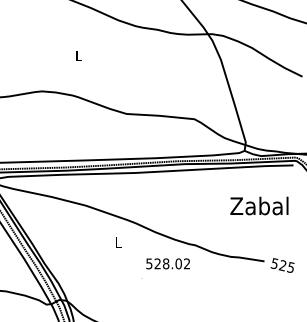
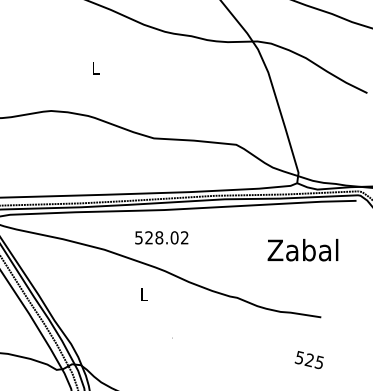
text: (259, 205) -> (303, 249), moved
text: (167, 263) -> (161, 237), moved
text: (282, 265) -> (309, 360), moved

